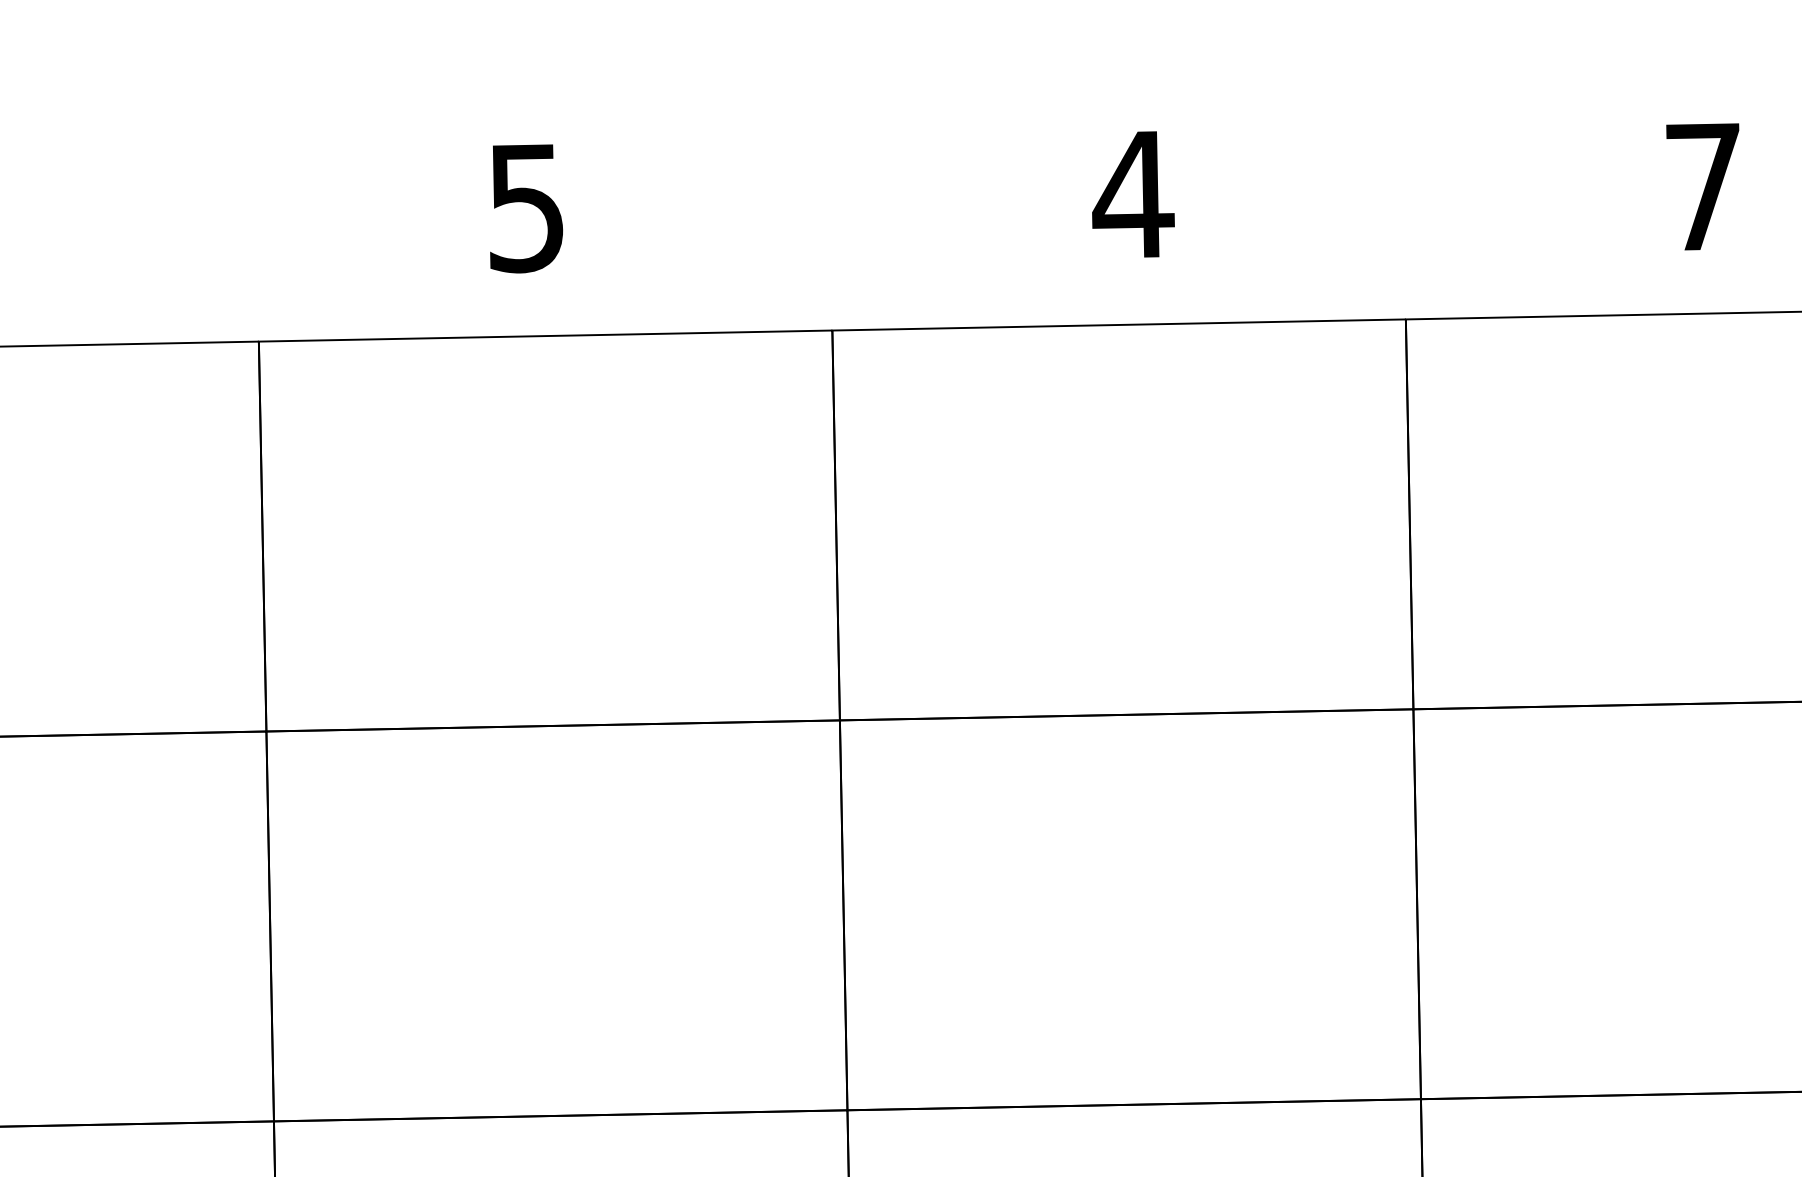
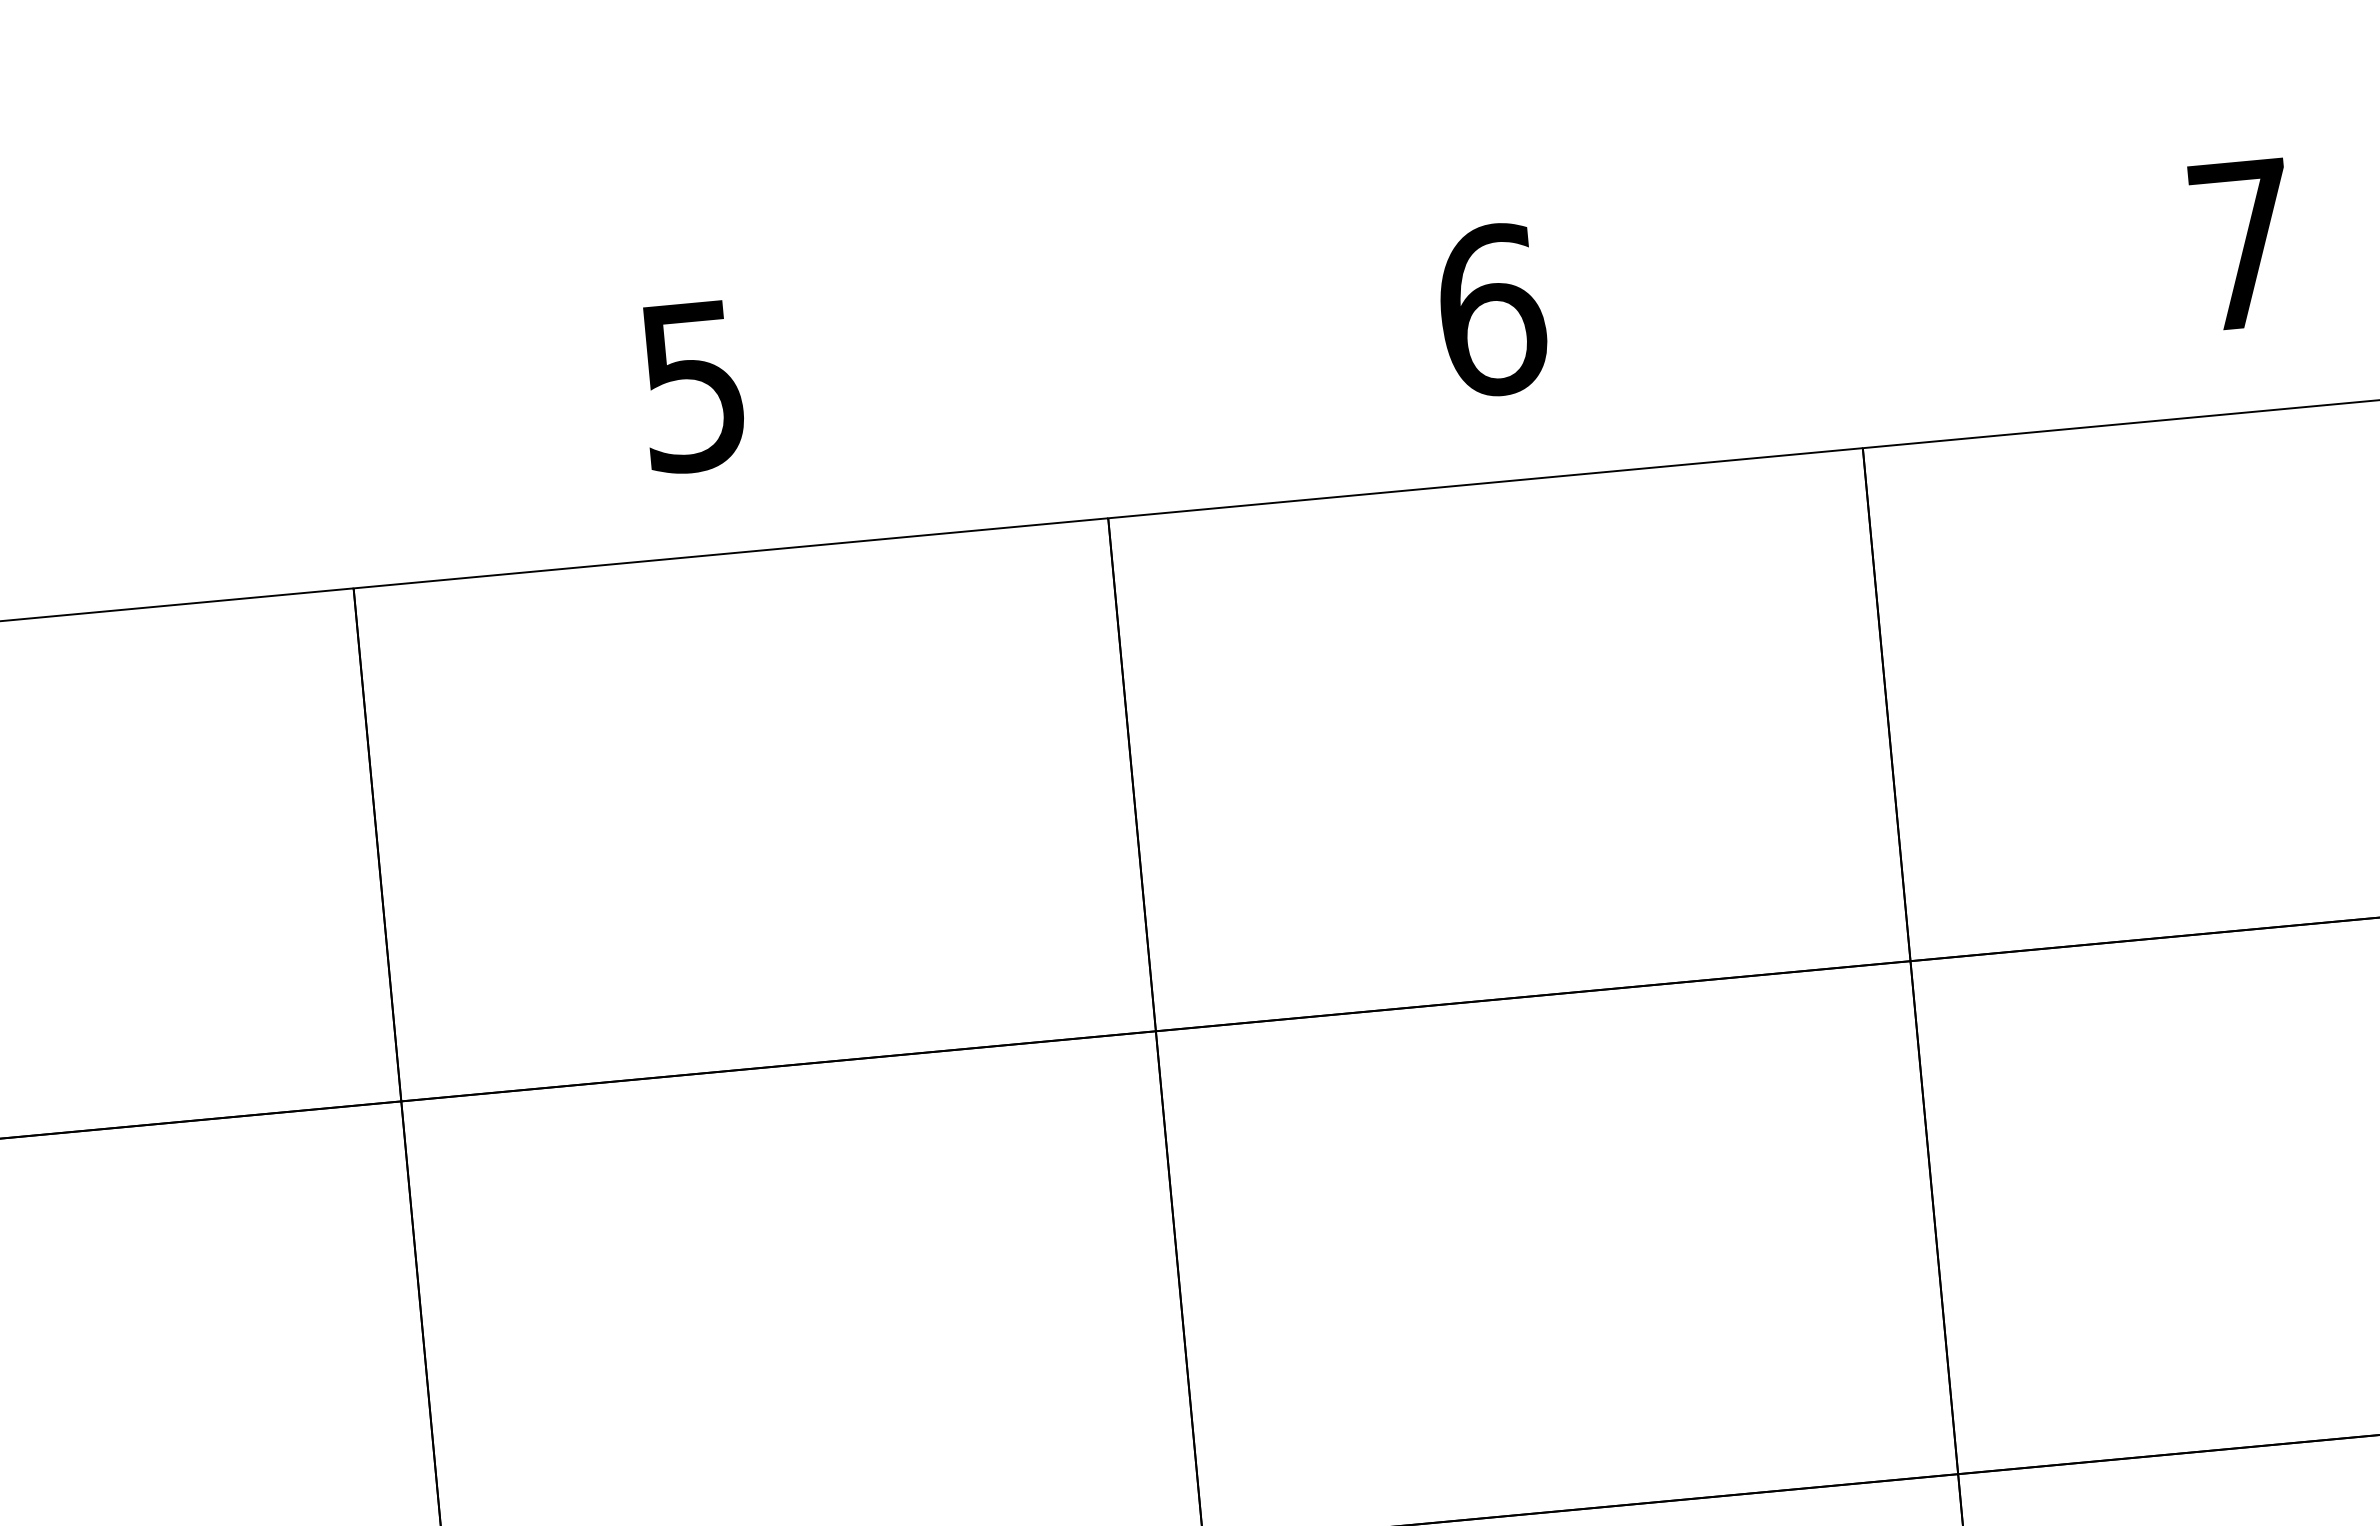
text: (1133, 194) -> (1491, 309), 4 -> 6

